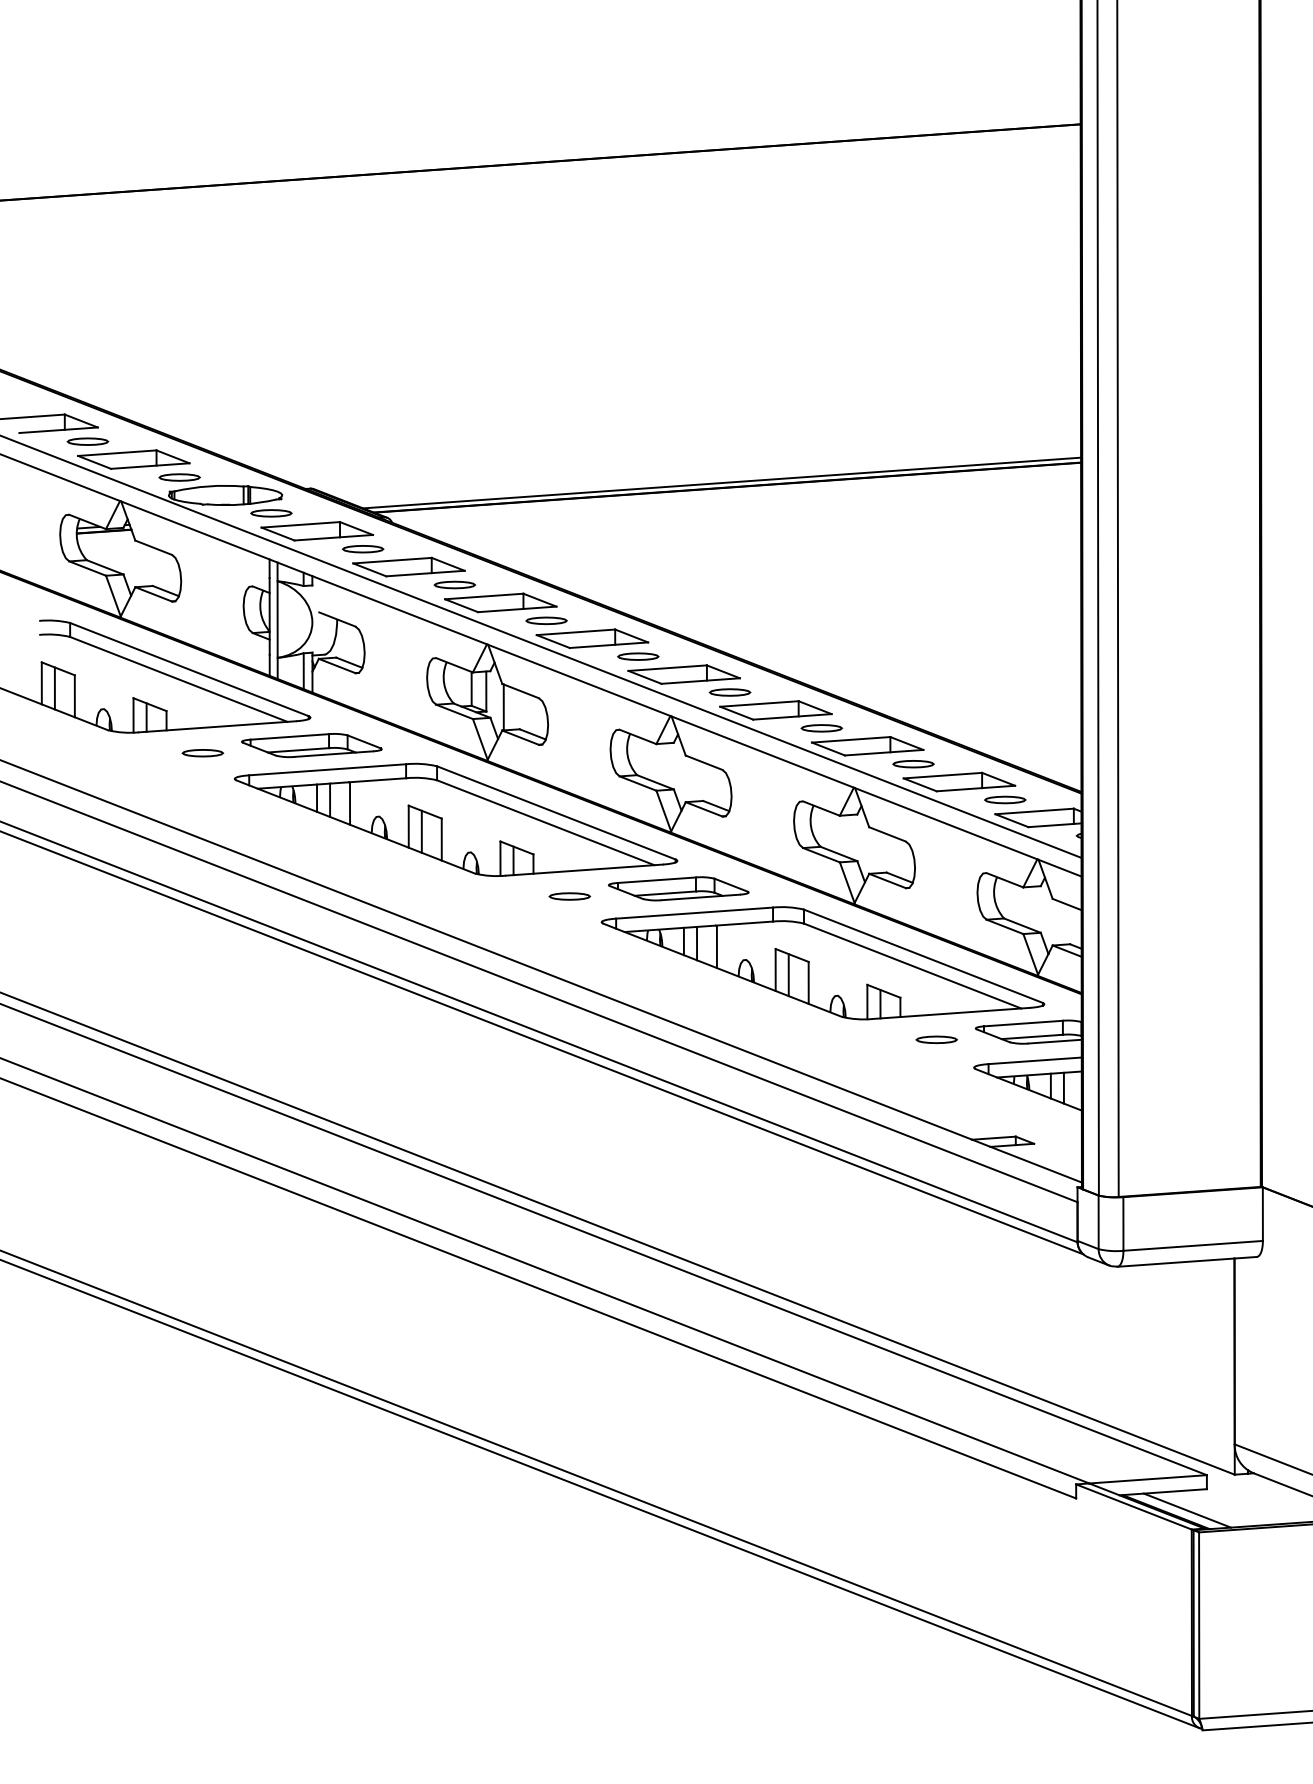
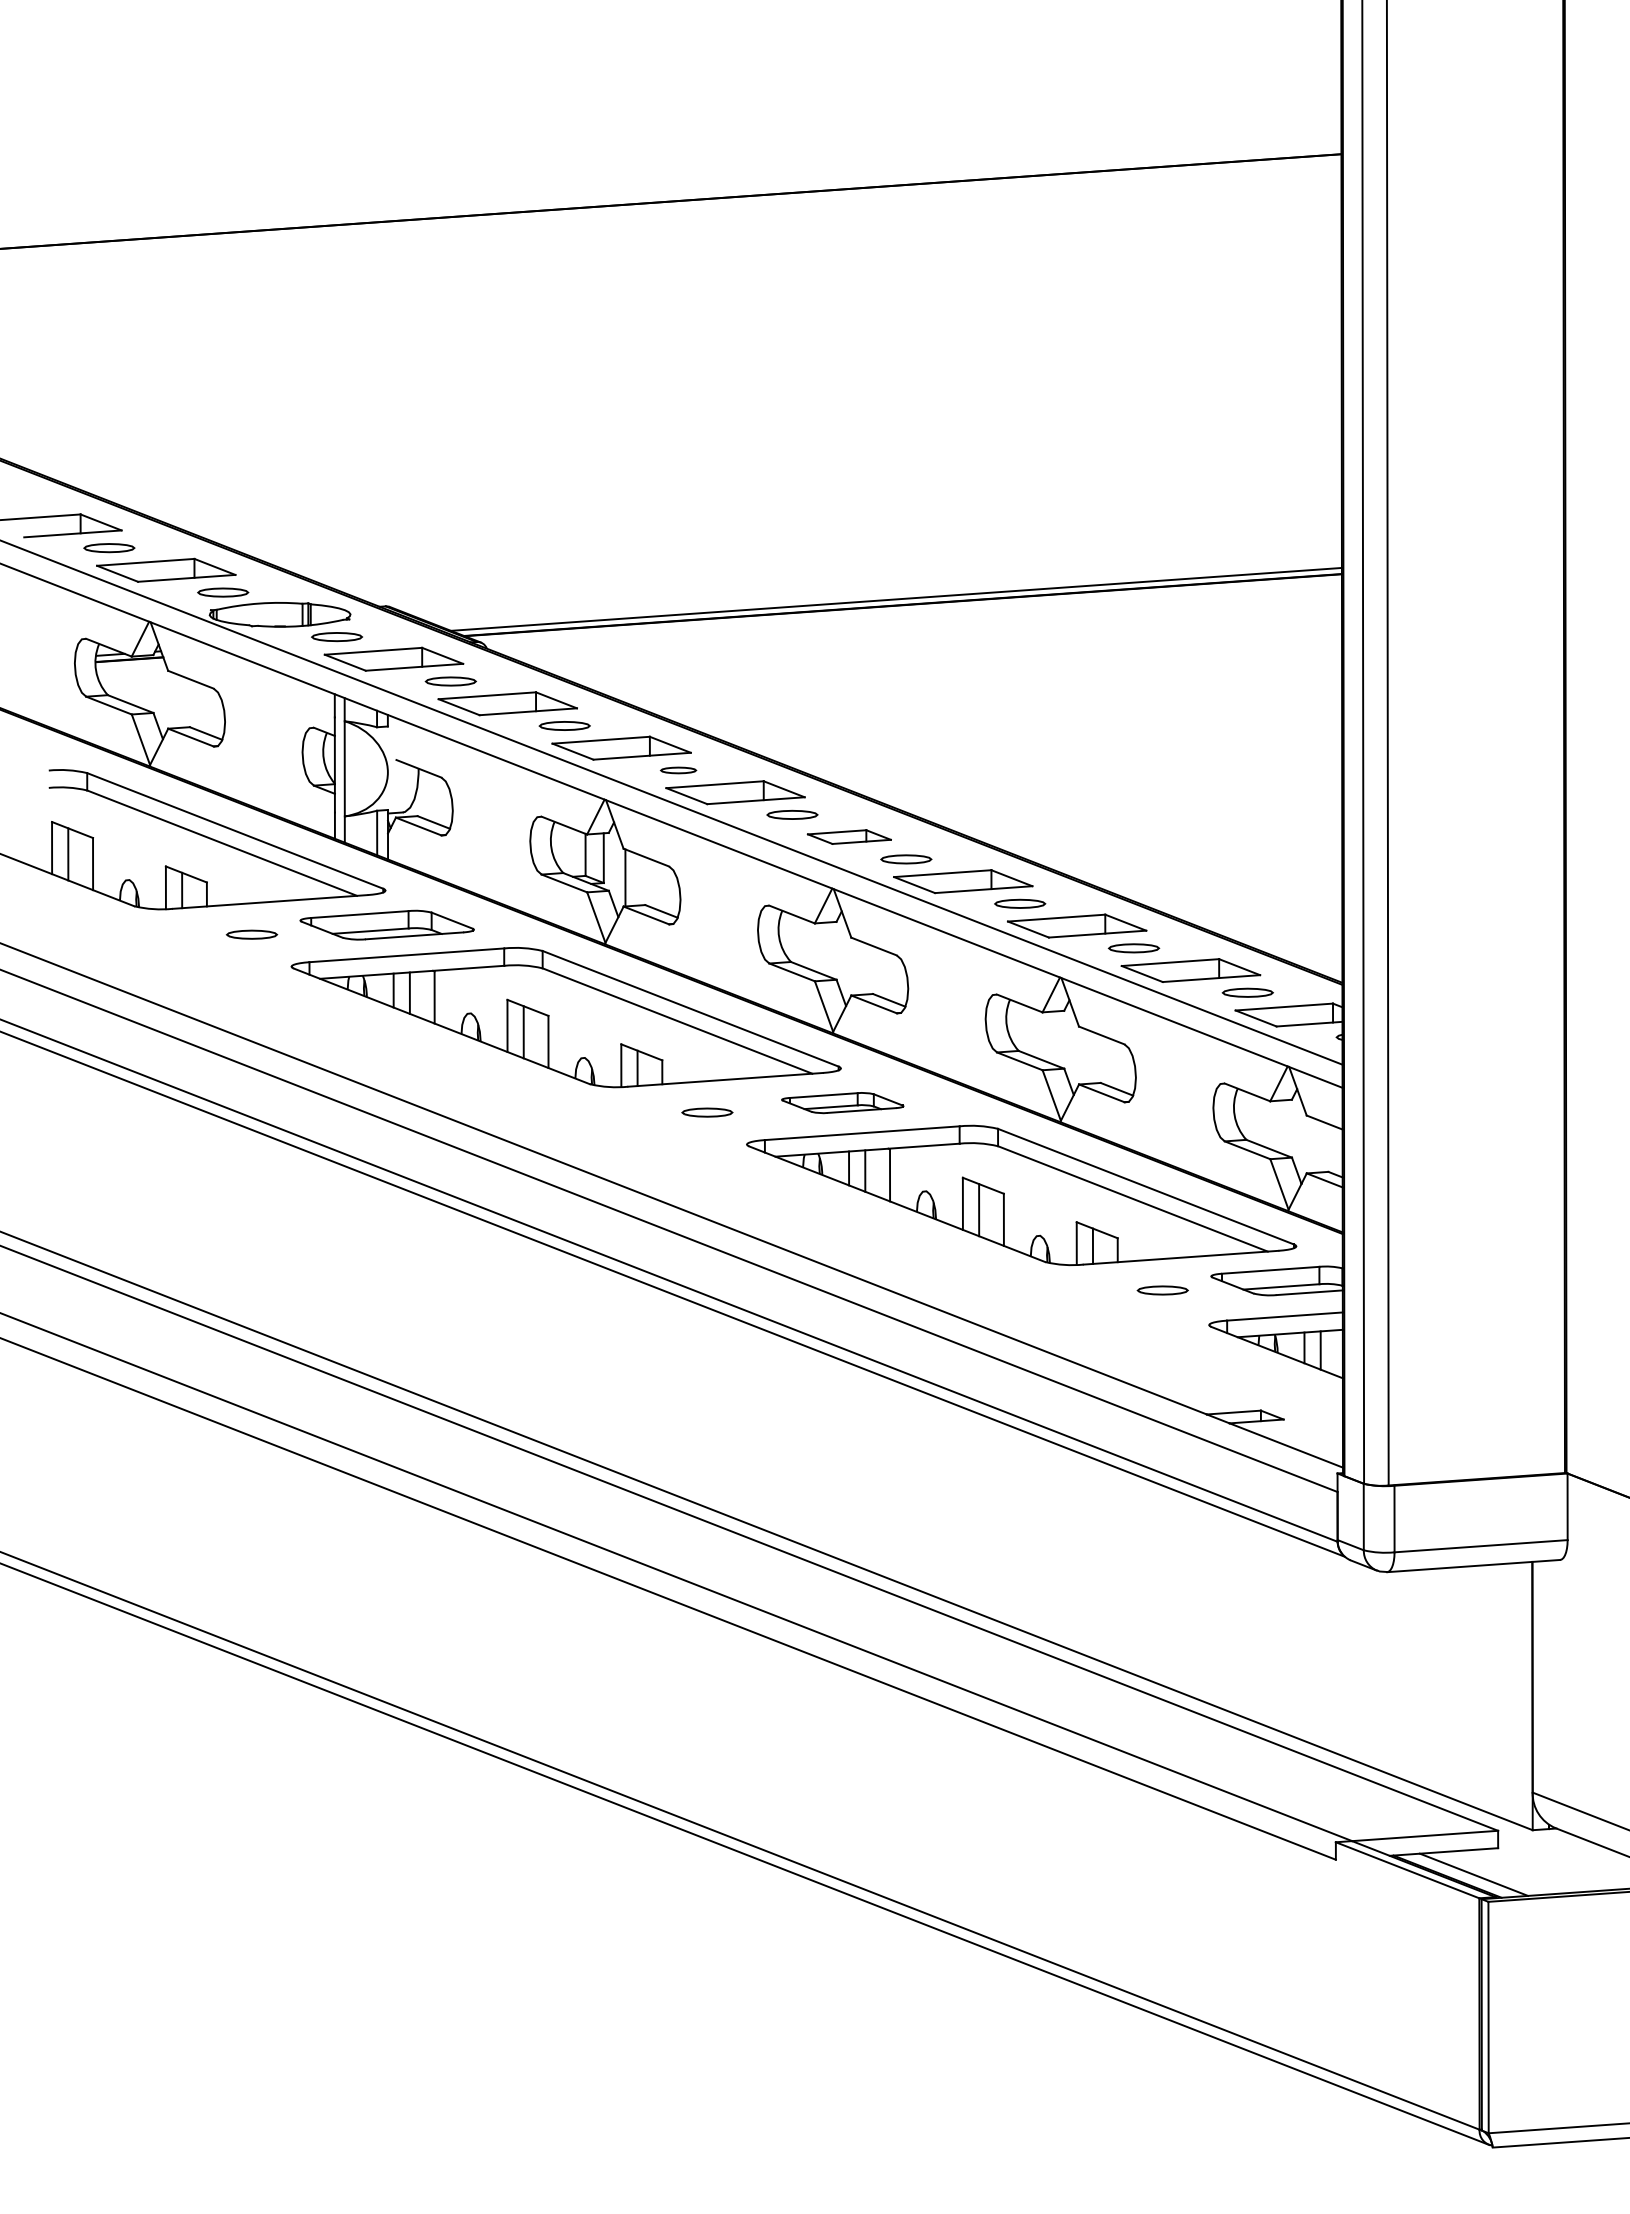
part: (546, 620) -> (678, 770), size x0.7
part: (684, 674) -> (849, 836), size x0.6
part: (678, 888) -> (842, 1102), size x0.7

